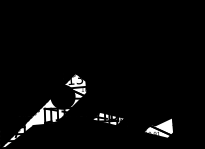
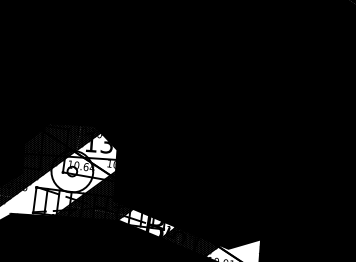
fill: (62, 96) -> (71, 170), removed

